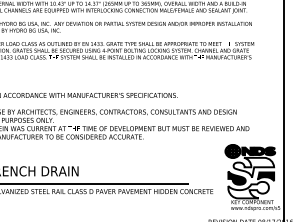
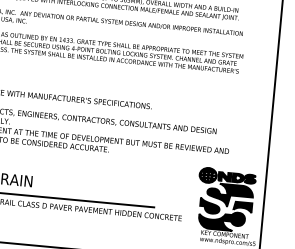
fill: (253, 167) -> (229, 195), added
fill: (248, 189) -> (221, 219), added

